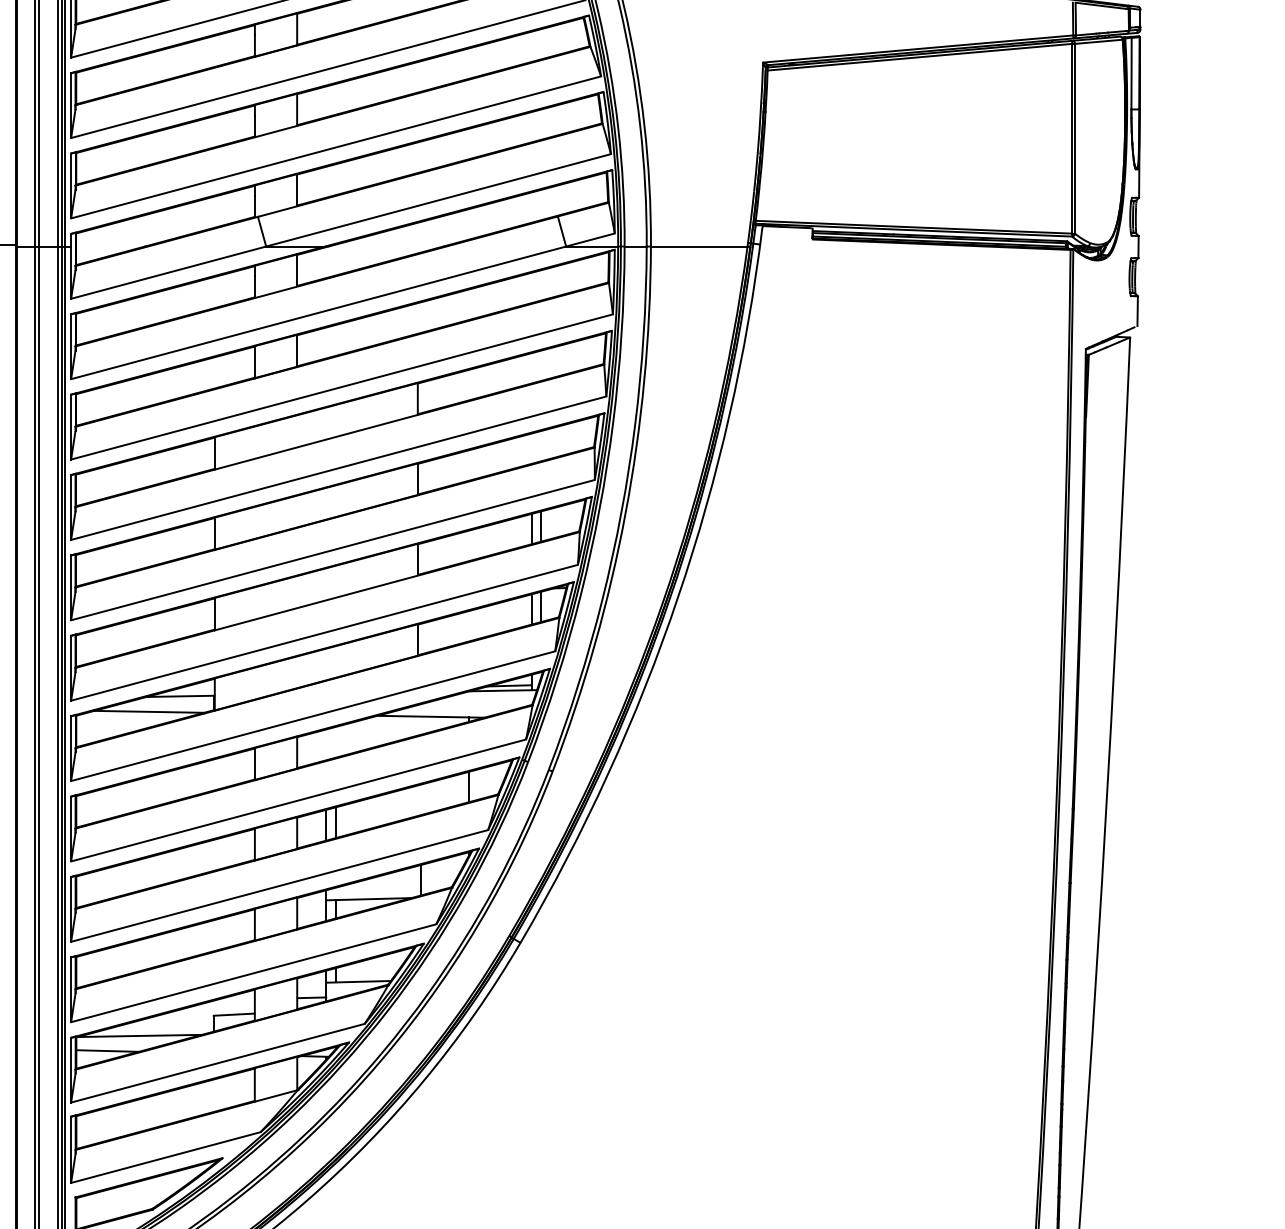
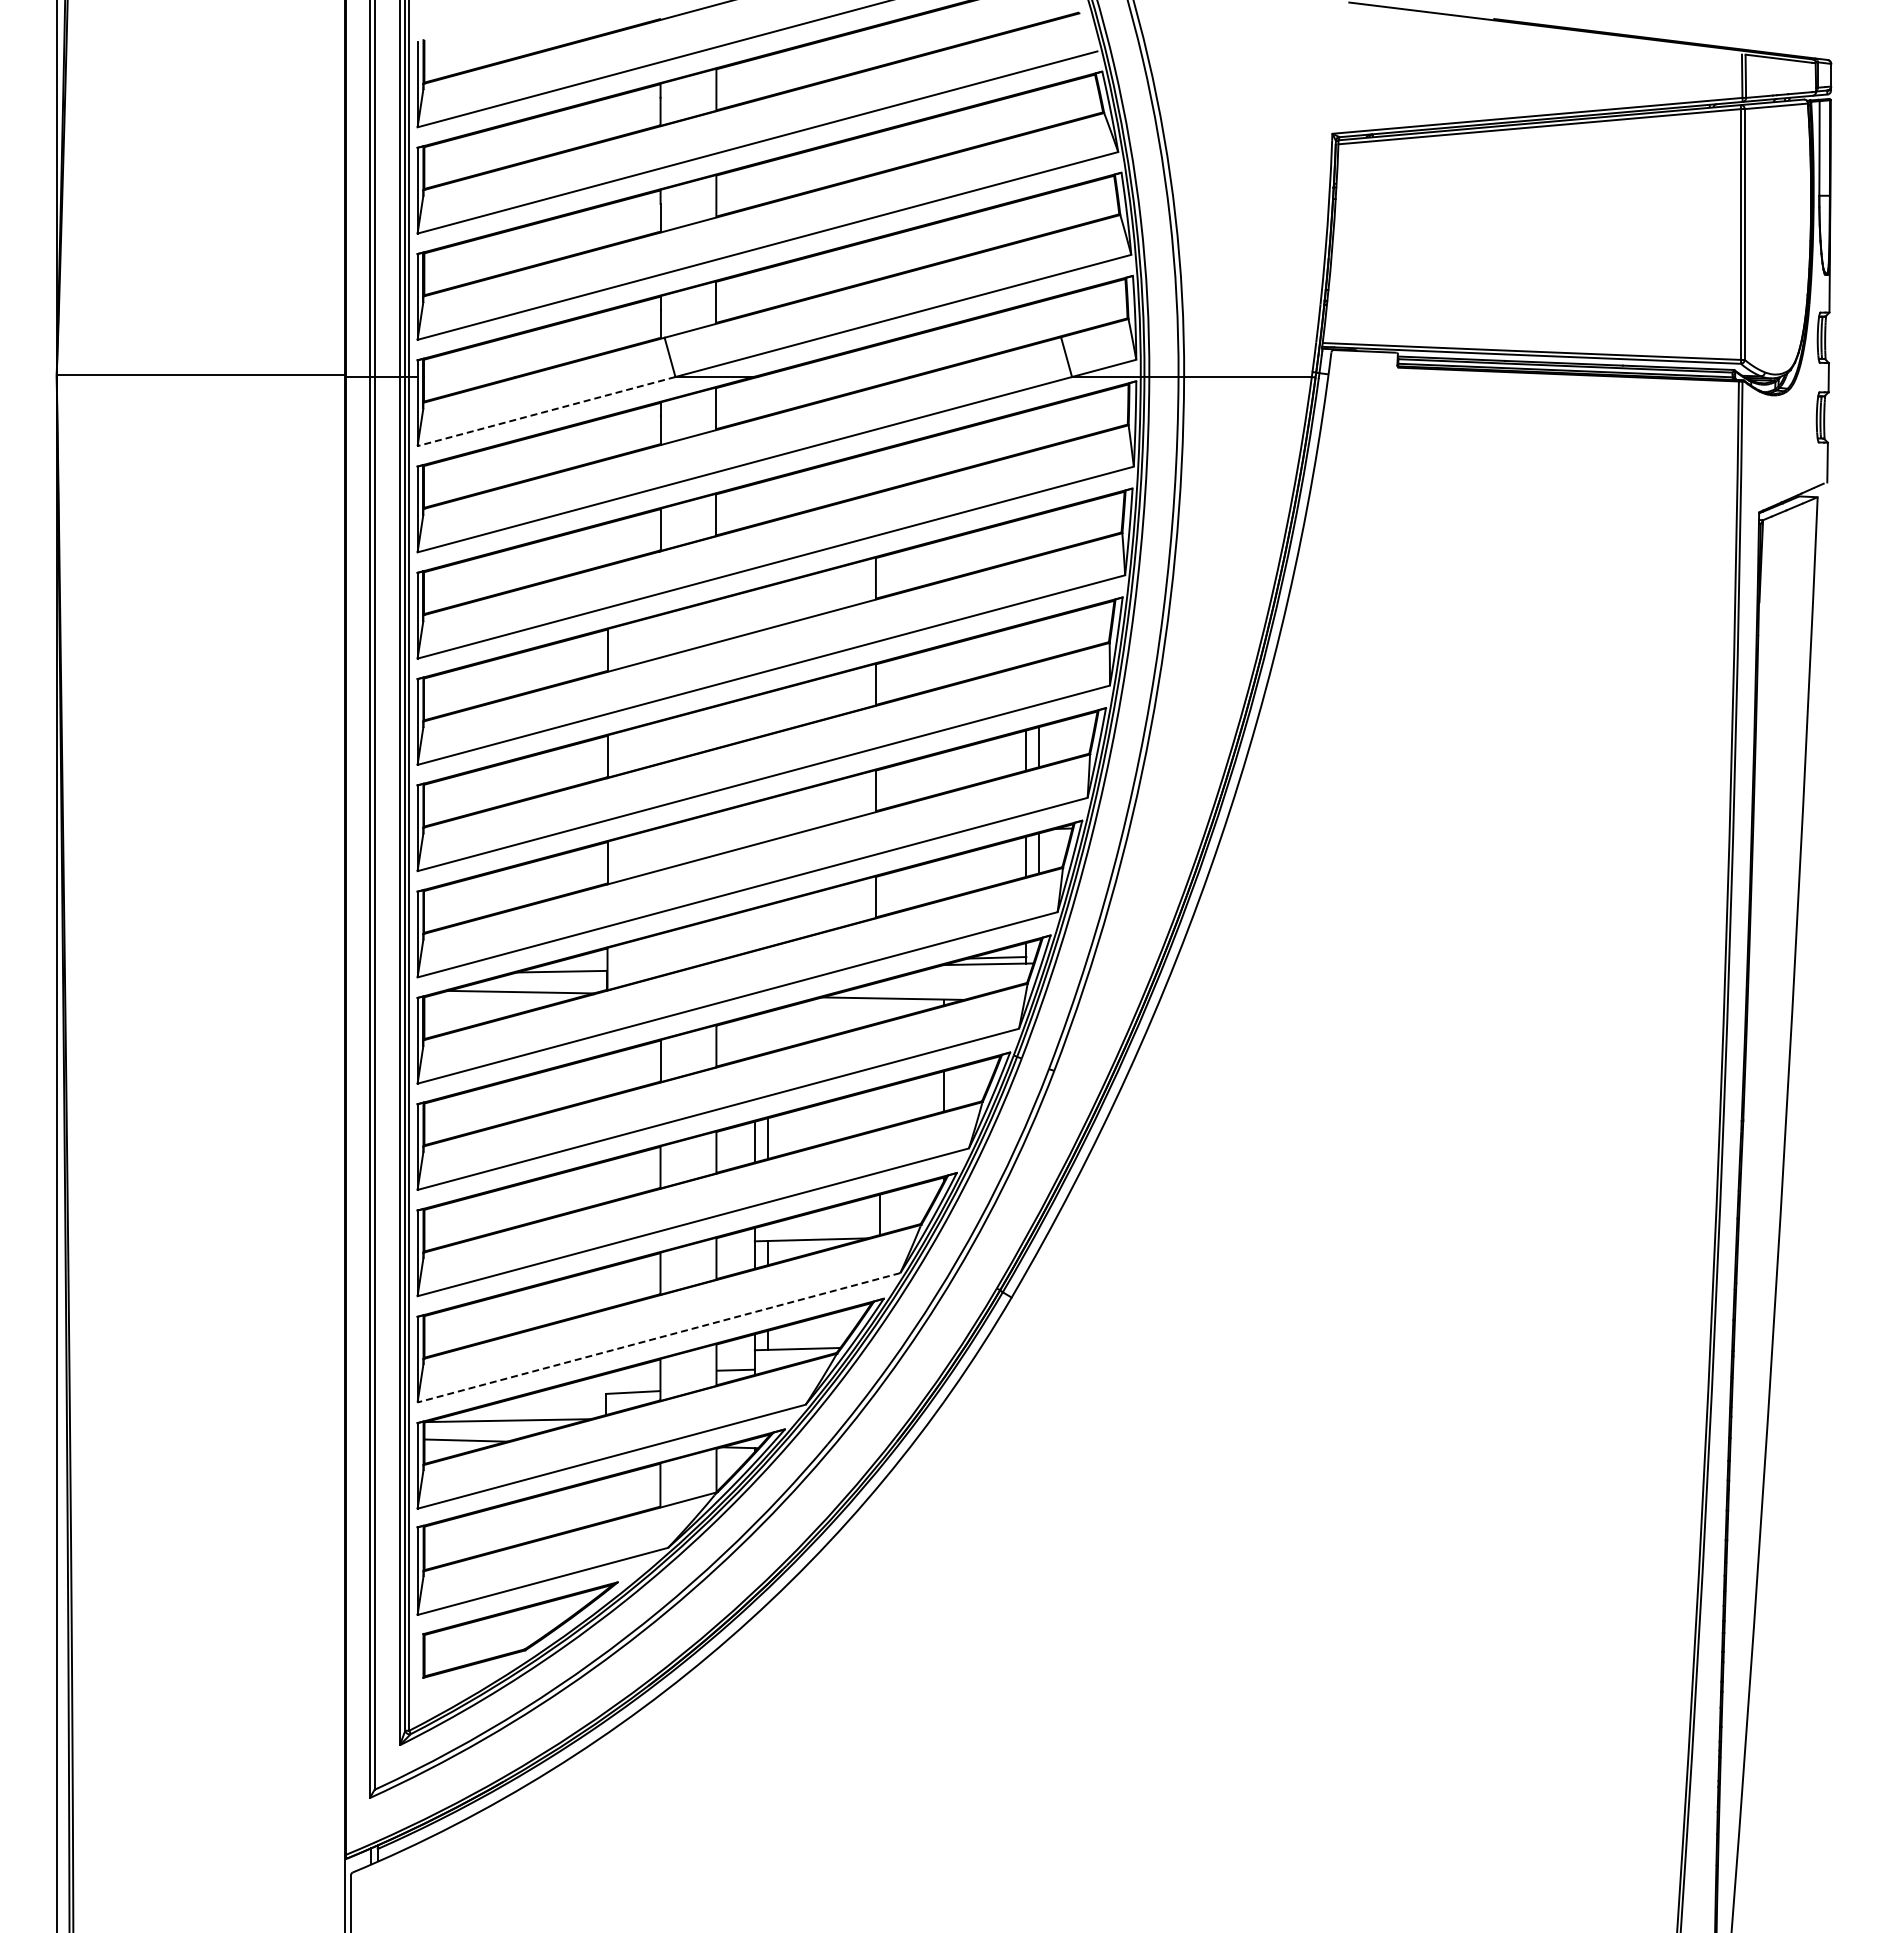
line: (168, 272) -> (546, 411), solid -> dashed
line: (253, 973) -> (658, 1337), solid -> dashed

